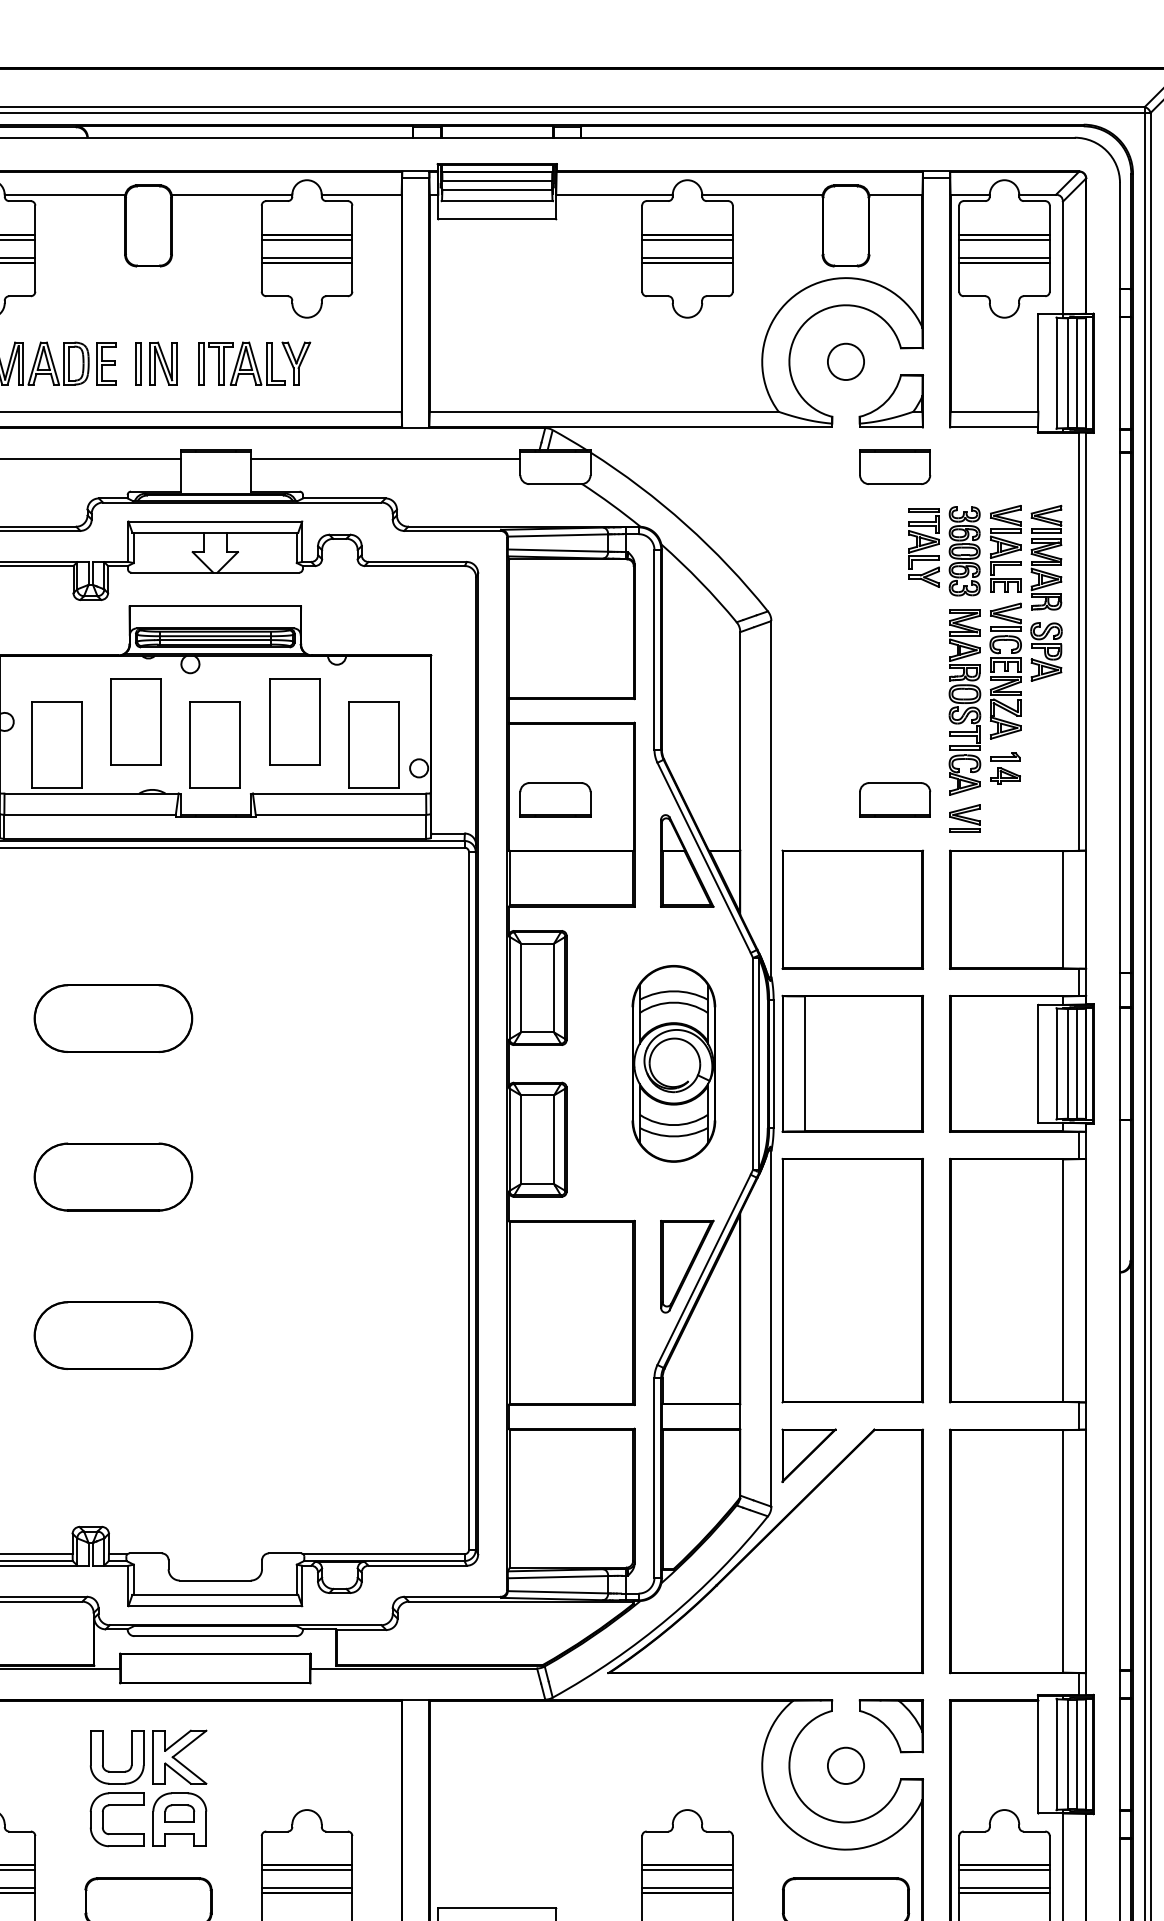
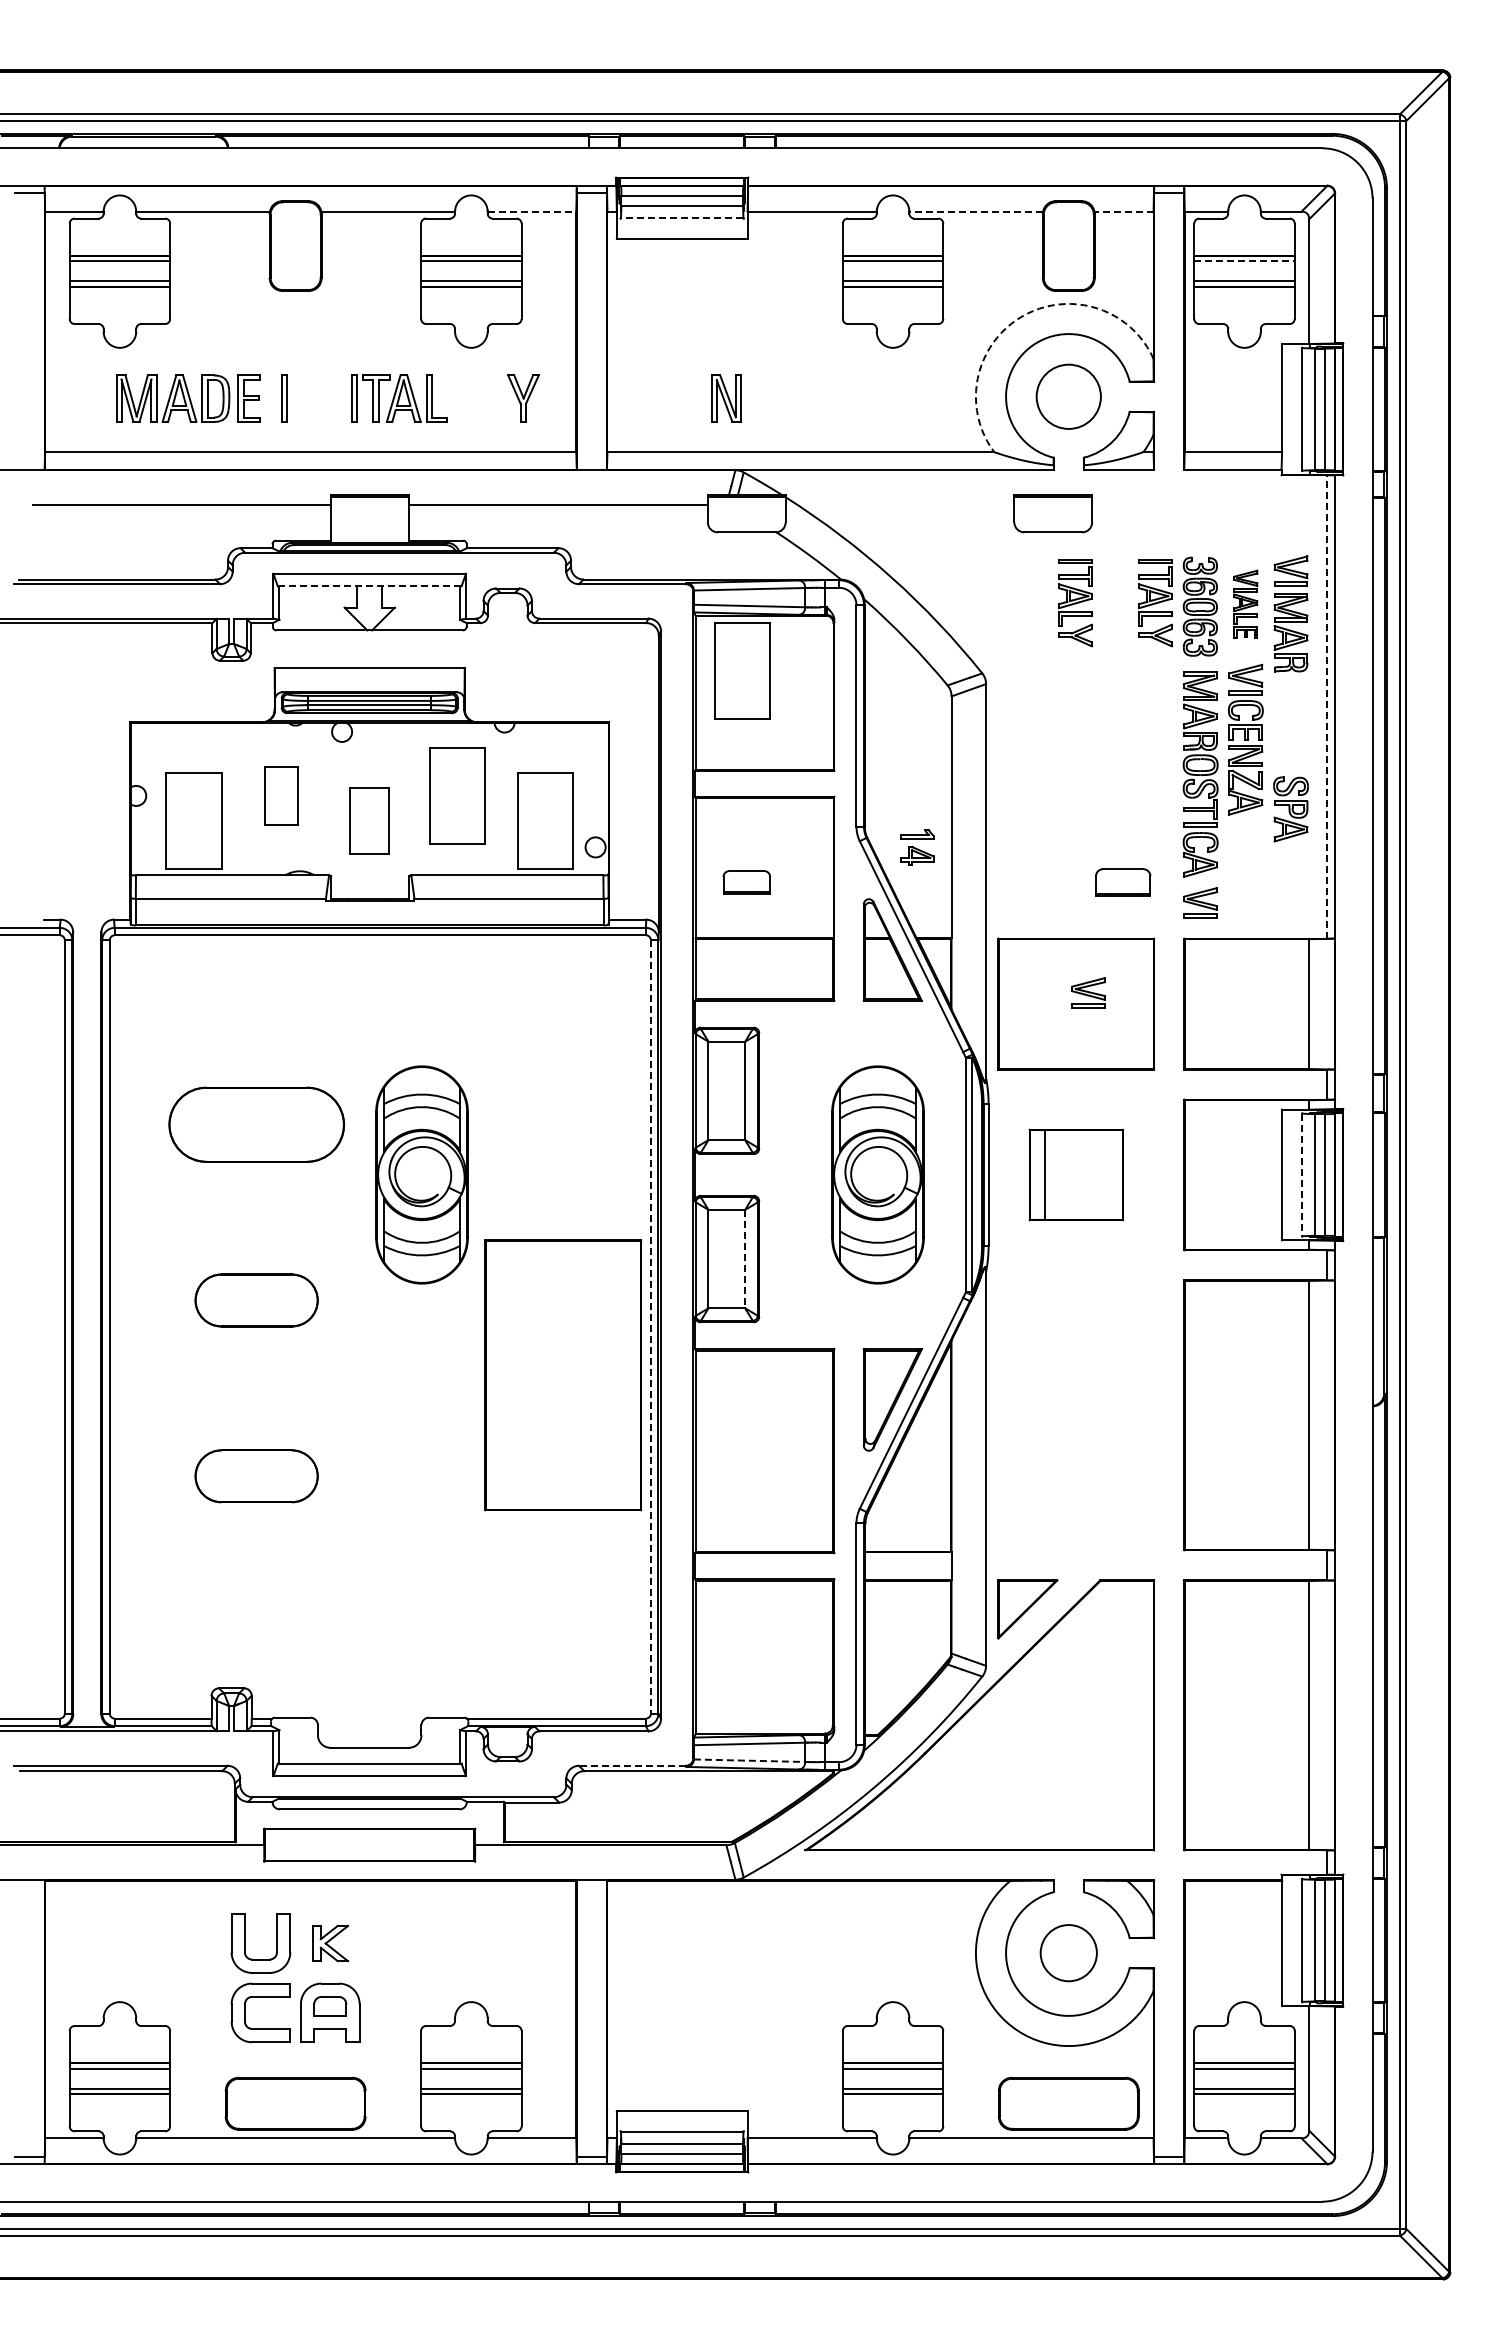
line: (362, 194) -> (532, 211), solid -> dashed
line: (762, 194) -> (976, 211), solid -> dashed
line: (896, 194) -> (1124, 211), solid -> dashed
line: (496, 201) -> (681, 218), solid -> dashed
line: (1005, 239) -> (1245, 261), solid -> dashed
arc: (803, 289) -> (1021, 316), solid -> dashed
circle: (845, 361) -> (1068, 396), size x1.6
part: (163, 363) -> (726, 398), moved
part: (296, 363) -> (523, 398), moved
part: (894, 467) -> (1052, 513), moved
line: (215, 533) -> (369, 586), solid -> dashed
part: (852, 548) -> (1075, 603), added
part: (1005, 548) -> (1245, 603), size x0.7
part: (551, 608) -> (742, 670), added
line: (1079, 641) -> (1327, 706), solid -> dashed
part: (1045, 652) -> (1290, 809), moved
part: (135, 721) -> (281, 795), size x0.6
part: (215, 744) -> (369, 820), size x0.7
part: (1005, 768) -> (917, 847), moved
part: (555, 799) -> (746, 881), size x0.6
part: (894, 799) -> (1122, 881), size x0.7
part: (863, 899) -> (1088, 992), added
part: (262, 1063) -> (421, 1174), added
part: (852, 1063) -> (1076, 1174), size x0.6
line: (1056, 1064) -> (1302, 1175), solid -> dashed
line: (554, 1140) -> (745, 1259), solid -> dashed
part: (113, 1177) -> (256, 1300), size x0.7
line: (468, 1200) -> (650, 1326), solid -> dashed
part: (852, 1280) -> (563, 1375), moved
part: (113, 1335) -> (256, 1476), size x0.7
line: (557, 1592) -> (749, 1760), solid -> dashed
line: (451, 1596) -> (631, 1765), solid -> dashed
part: (179, 1757) -> (330, 1943), size x0.6
circle: (845, 1766) -> (1068, 1953), size x1.4

